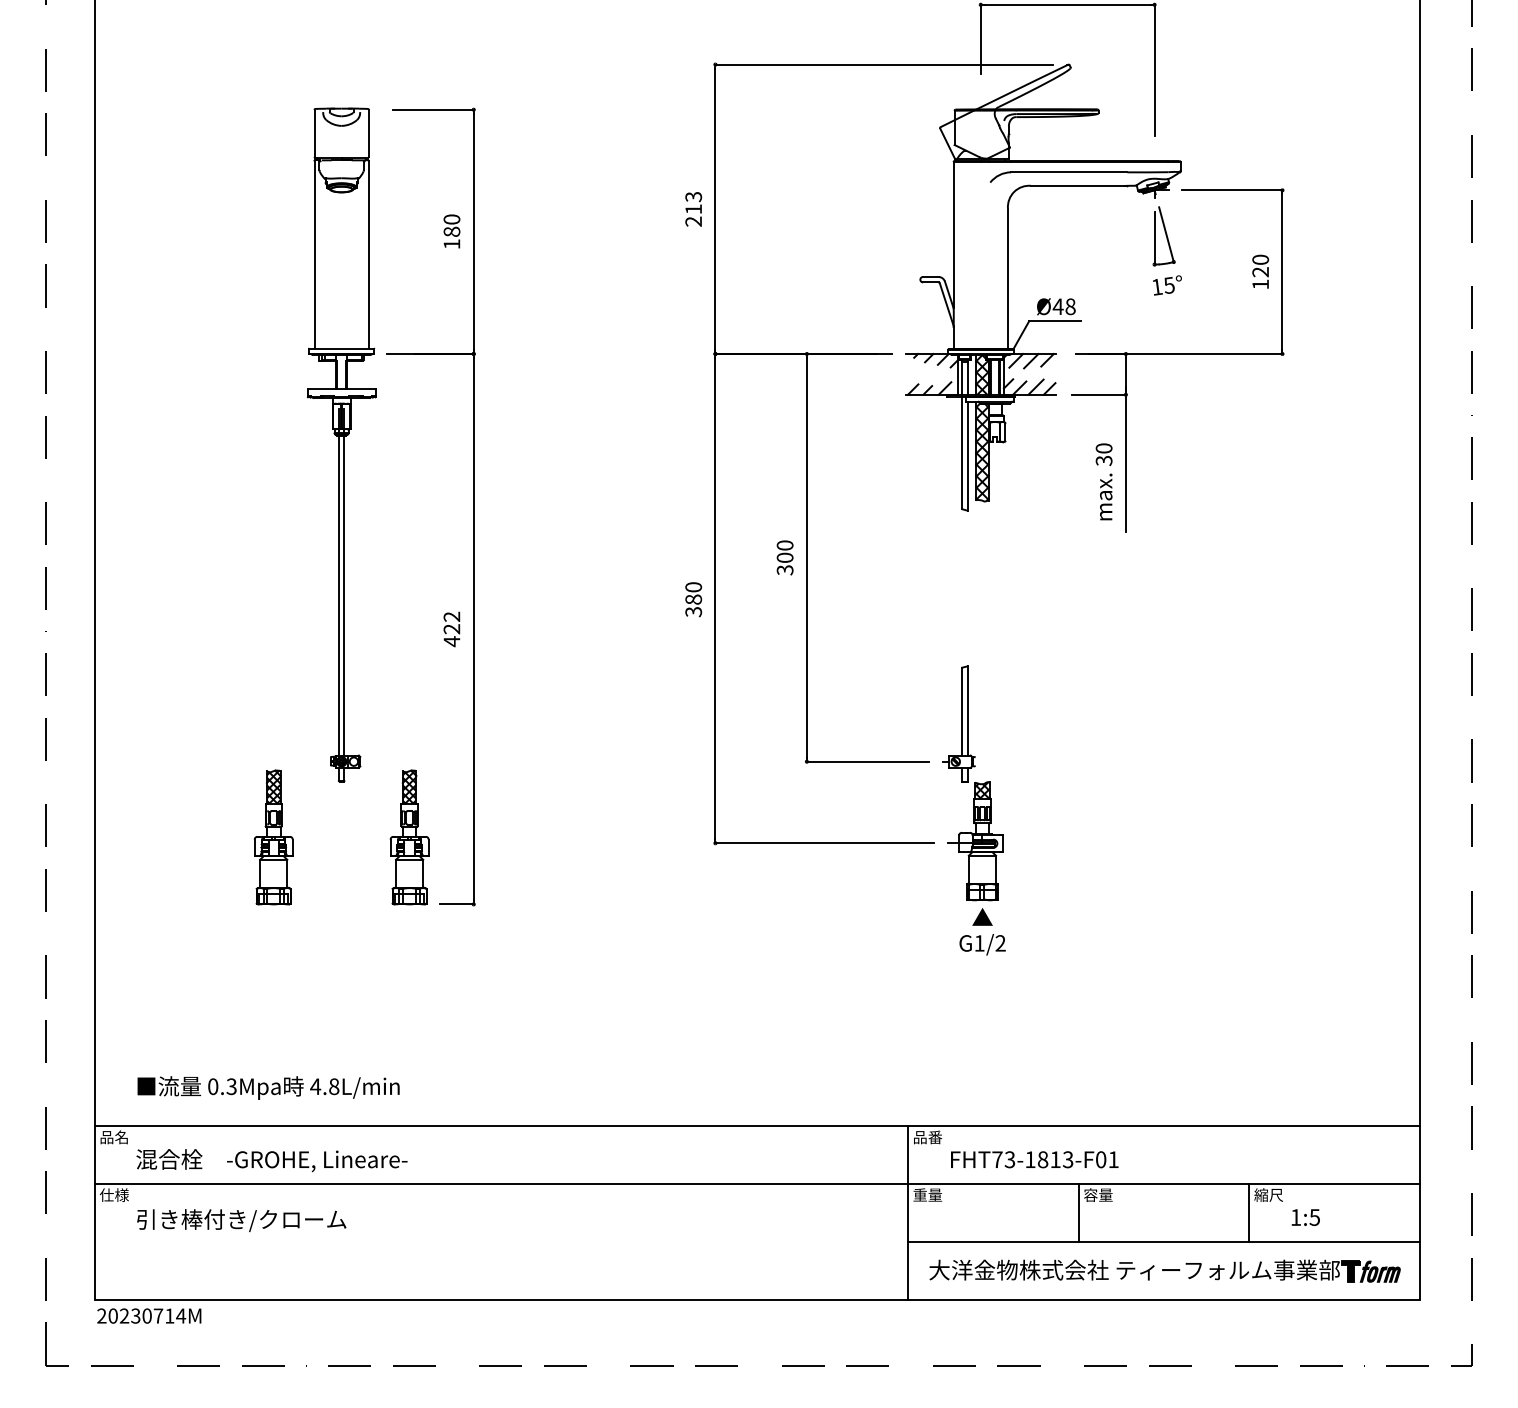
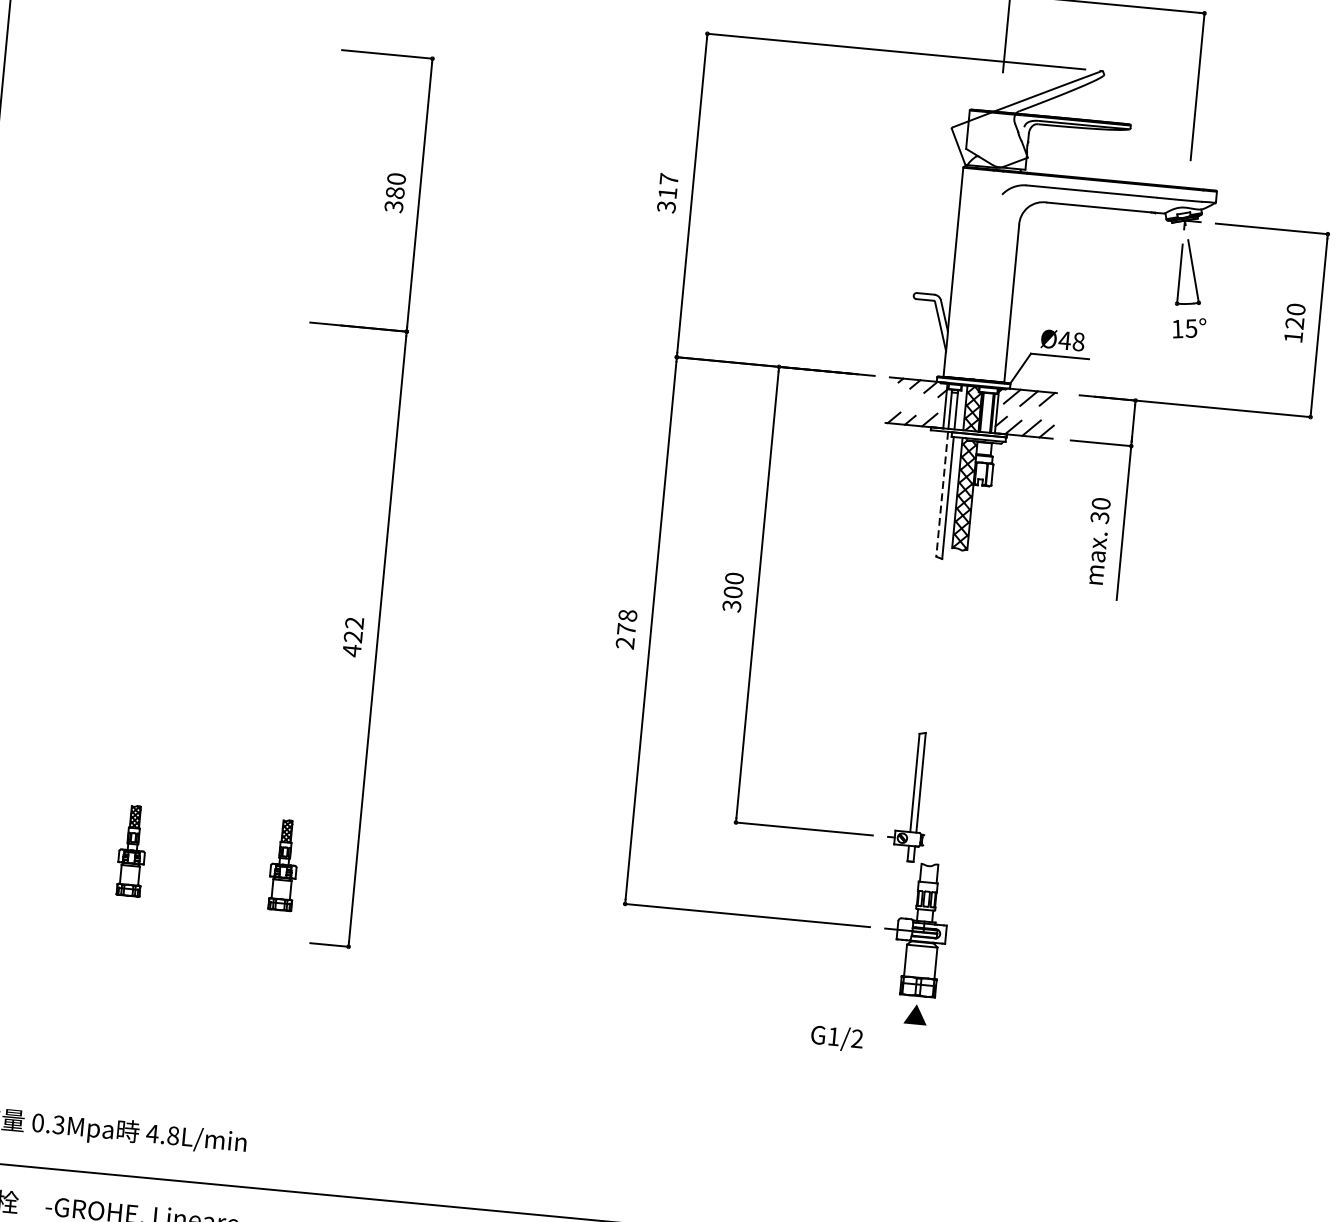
text: (693, 208) -> (667, 192), 213 -> 317
text: (451, 244) -> (393, 206), 180 -> 380
part: (341, 444) -> (249, 418), removed
line: (962, 453) -> (942, 494), solid -> dashed
text: (693, 599) -> (626, 629), 380 -> 278
hatch: (981, 790) -> (928, 873), removed
part: (273, 837) -> (131, 850), size x0.6
part: (409, 837) -> (283, 865), size x0.6
text: (982, 944) -> (836, 1038), moved

